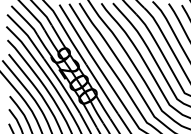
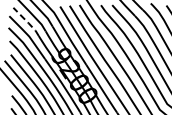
line: (25, 20) -> (27, 21), solid -> dashed

